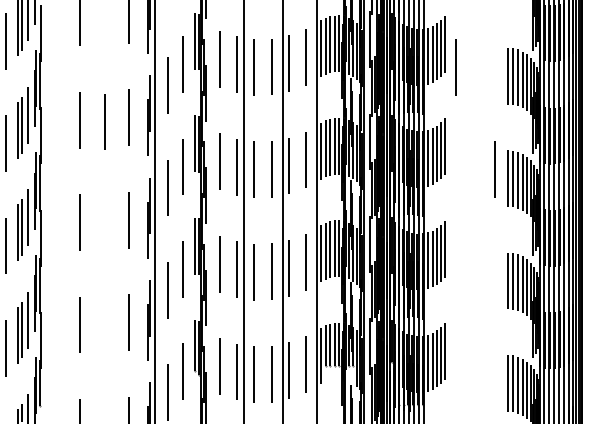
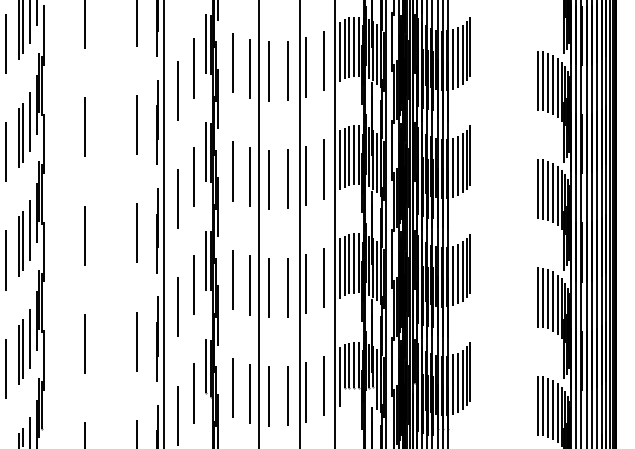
line: (455, 67) -> (482, 71), removed
line: (104, 121) -> (110, 128), removed
line: (494, 169) -> (523, 179), removed

